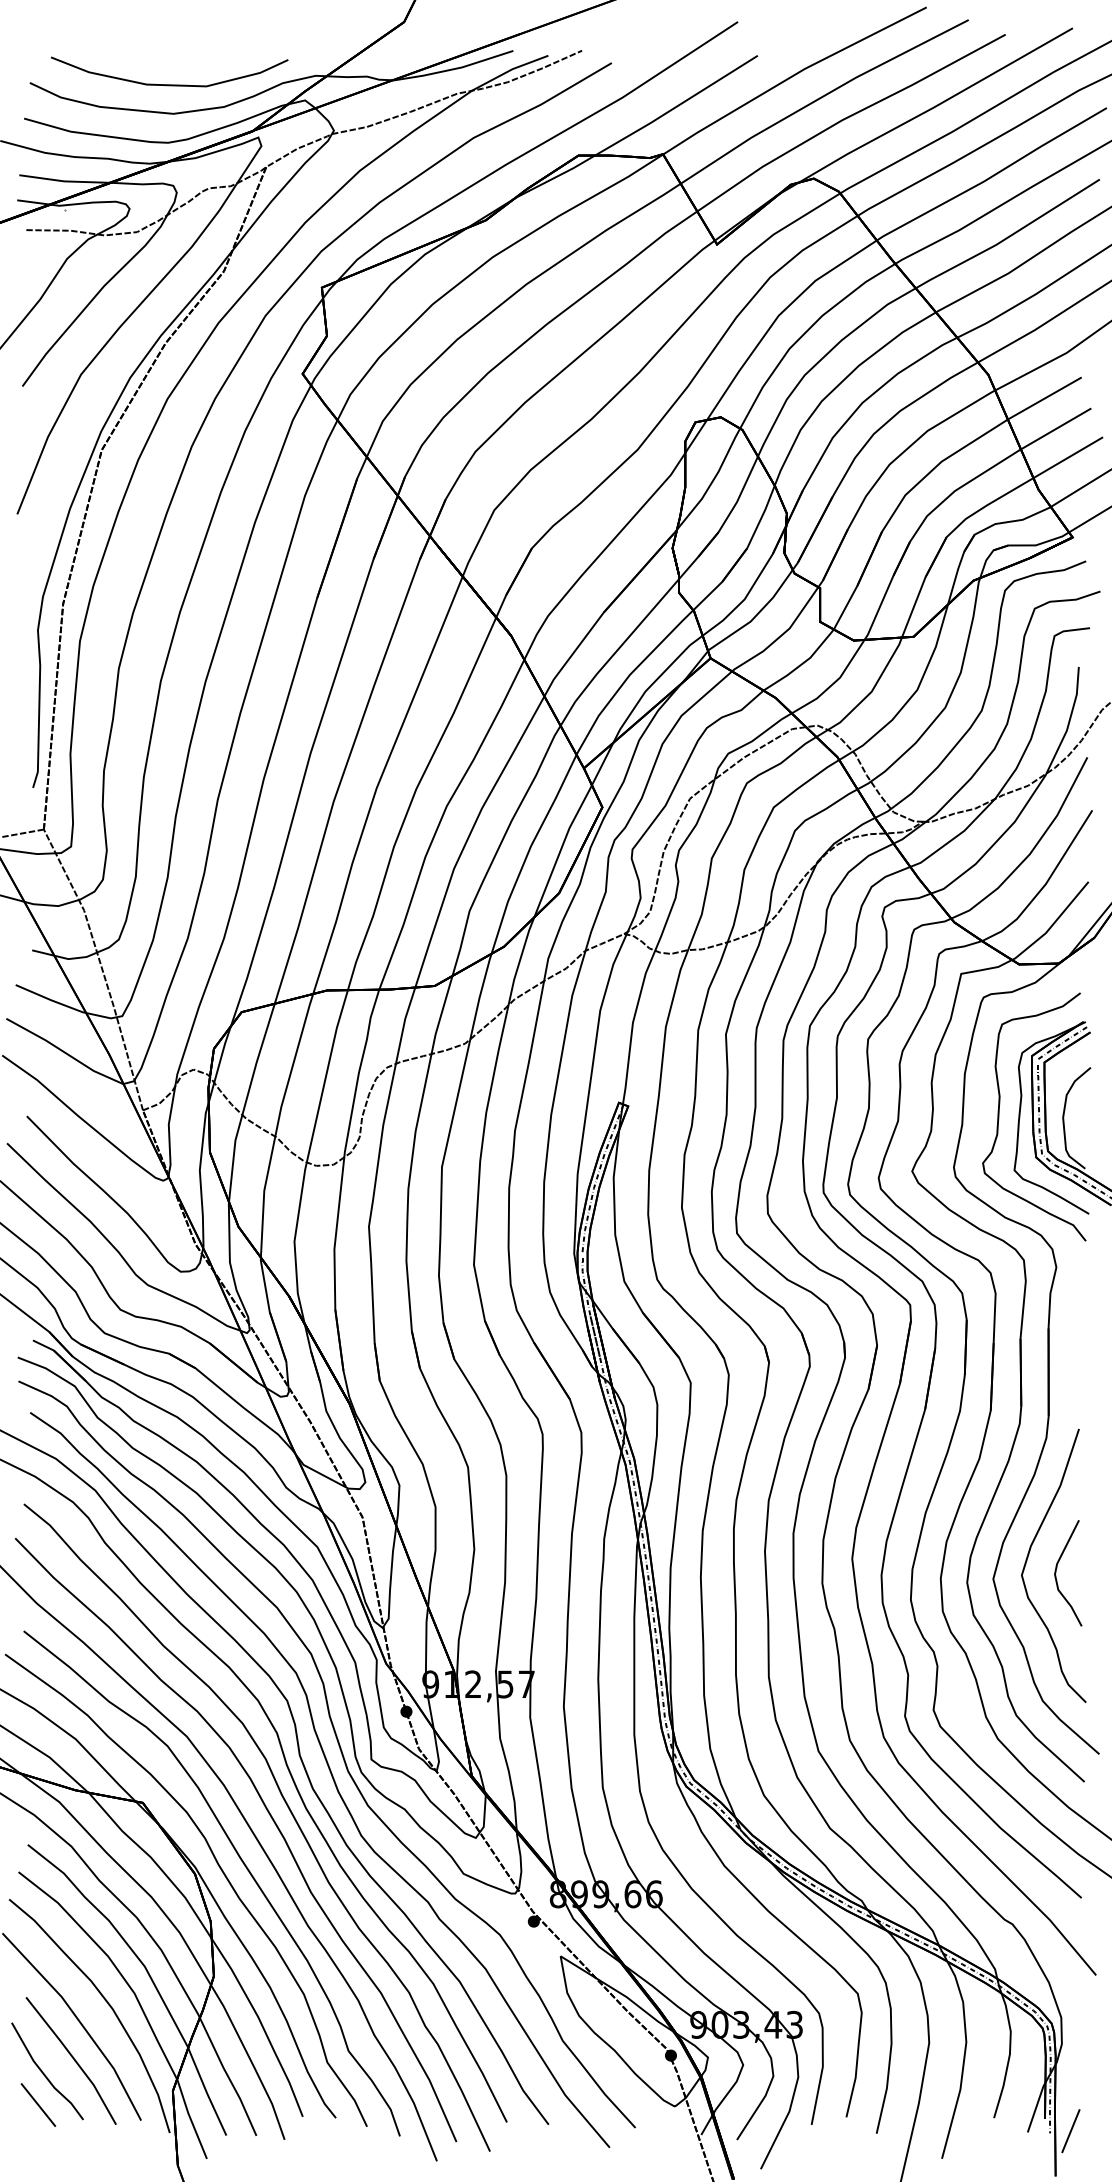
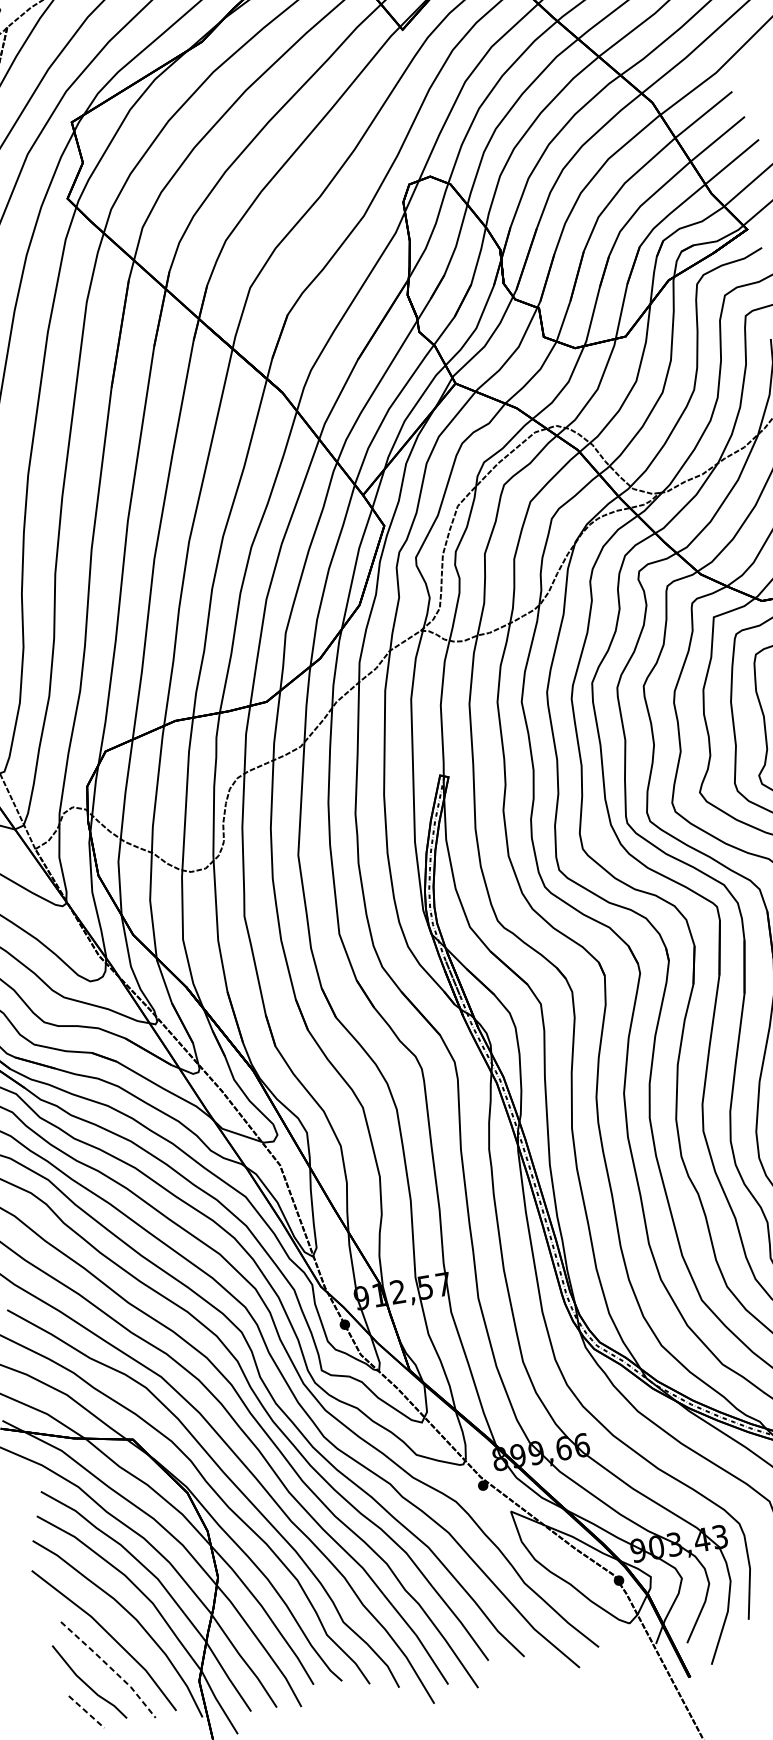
line: (74, 2058) -> (110, 1667), solid -> dashed
line: (38, 2105) -> (86, 1712), solid -> dashed

